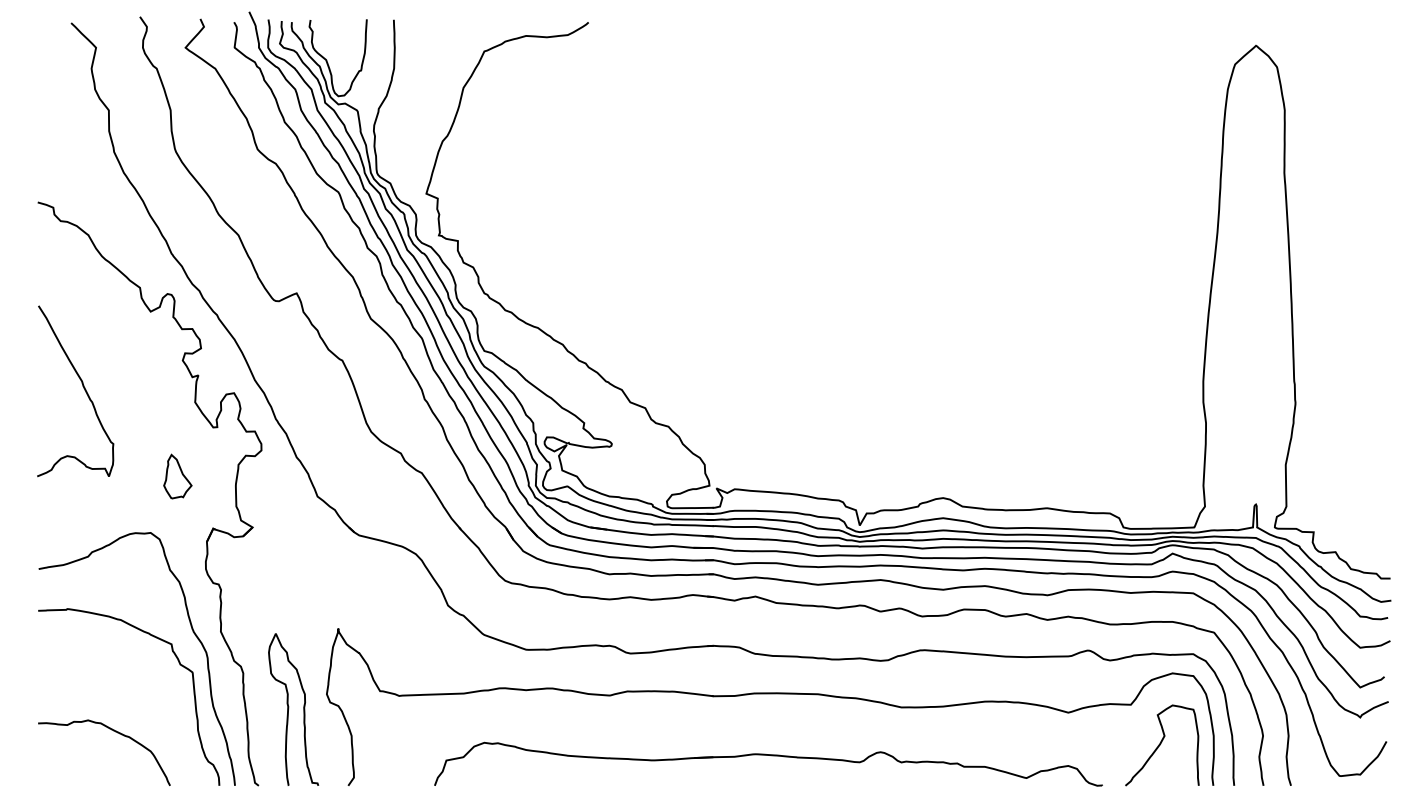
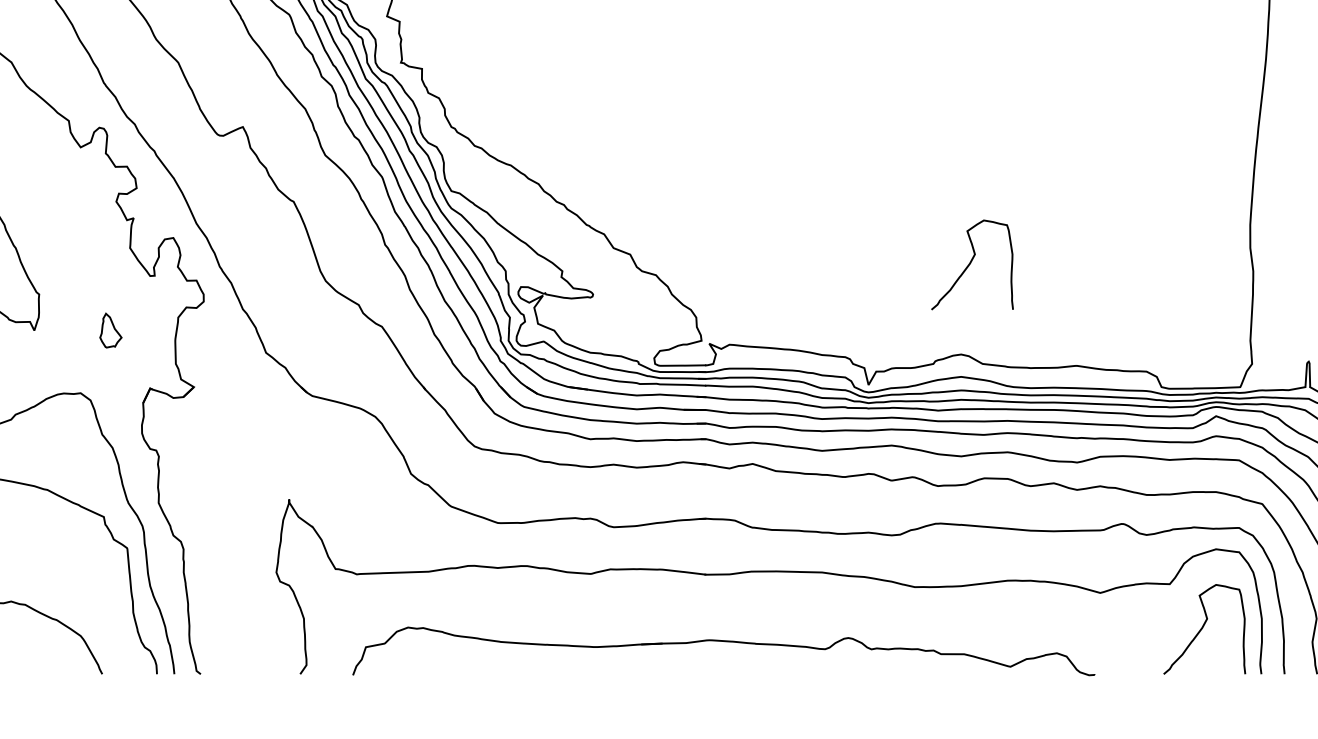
curve: (951, 417) -> (970, 264), added
part: (177, 476) -> (110, 330), size x0.7
curve: (289, 708) -> (234, 588), removed
part: (771, 756) -> (727, 642), moved

